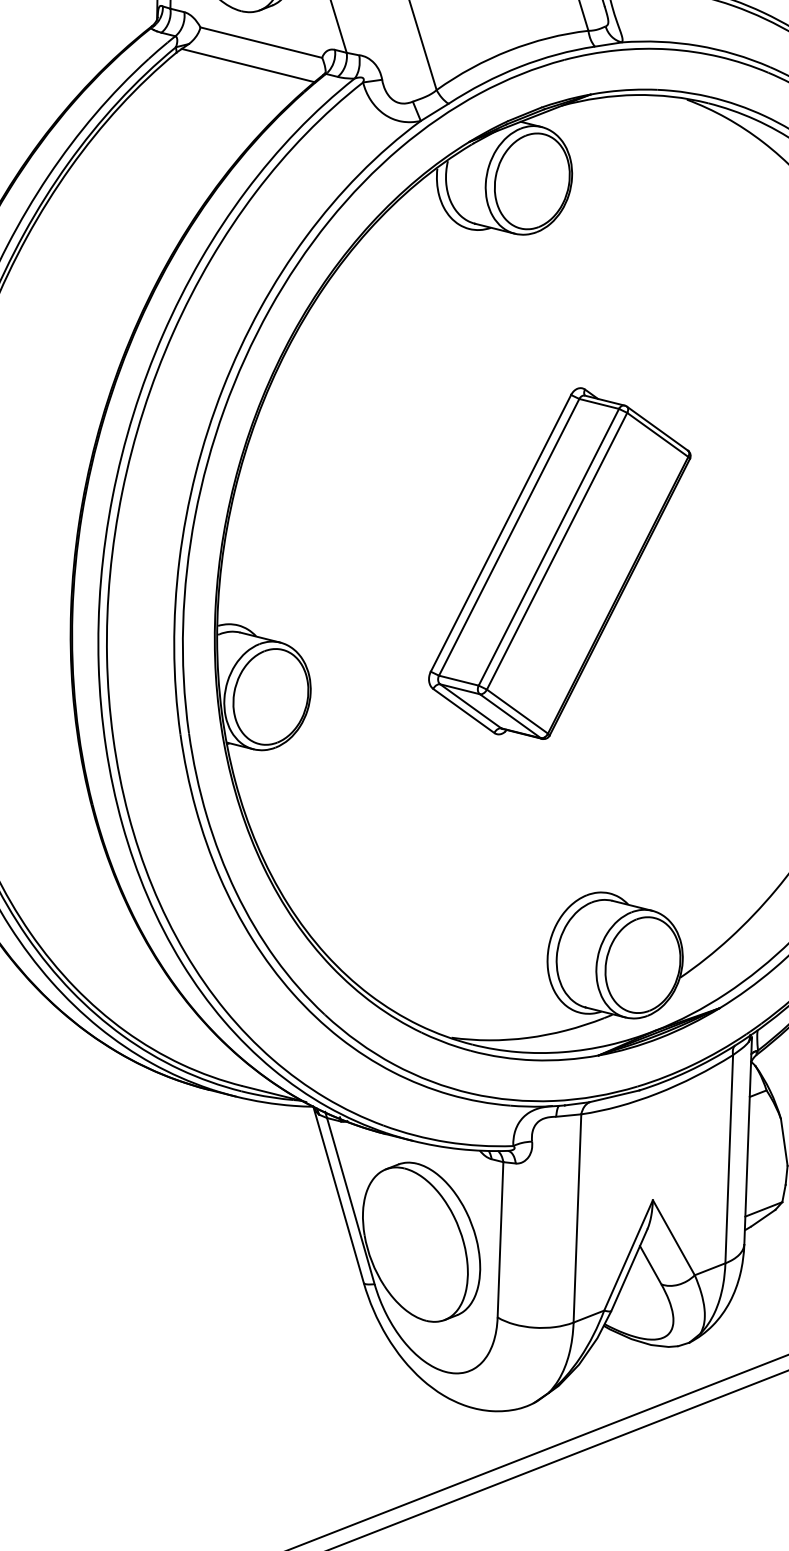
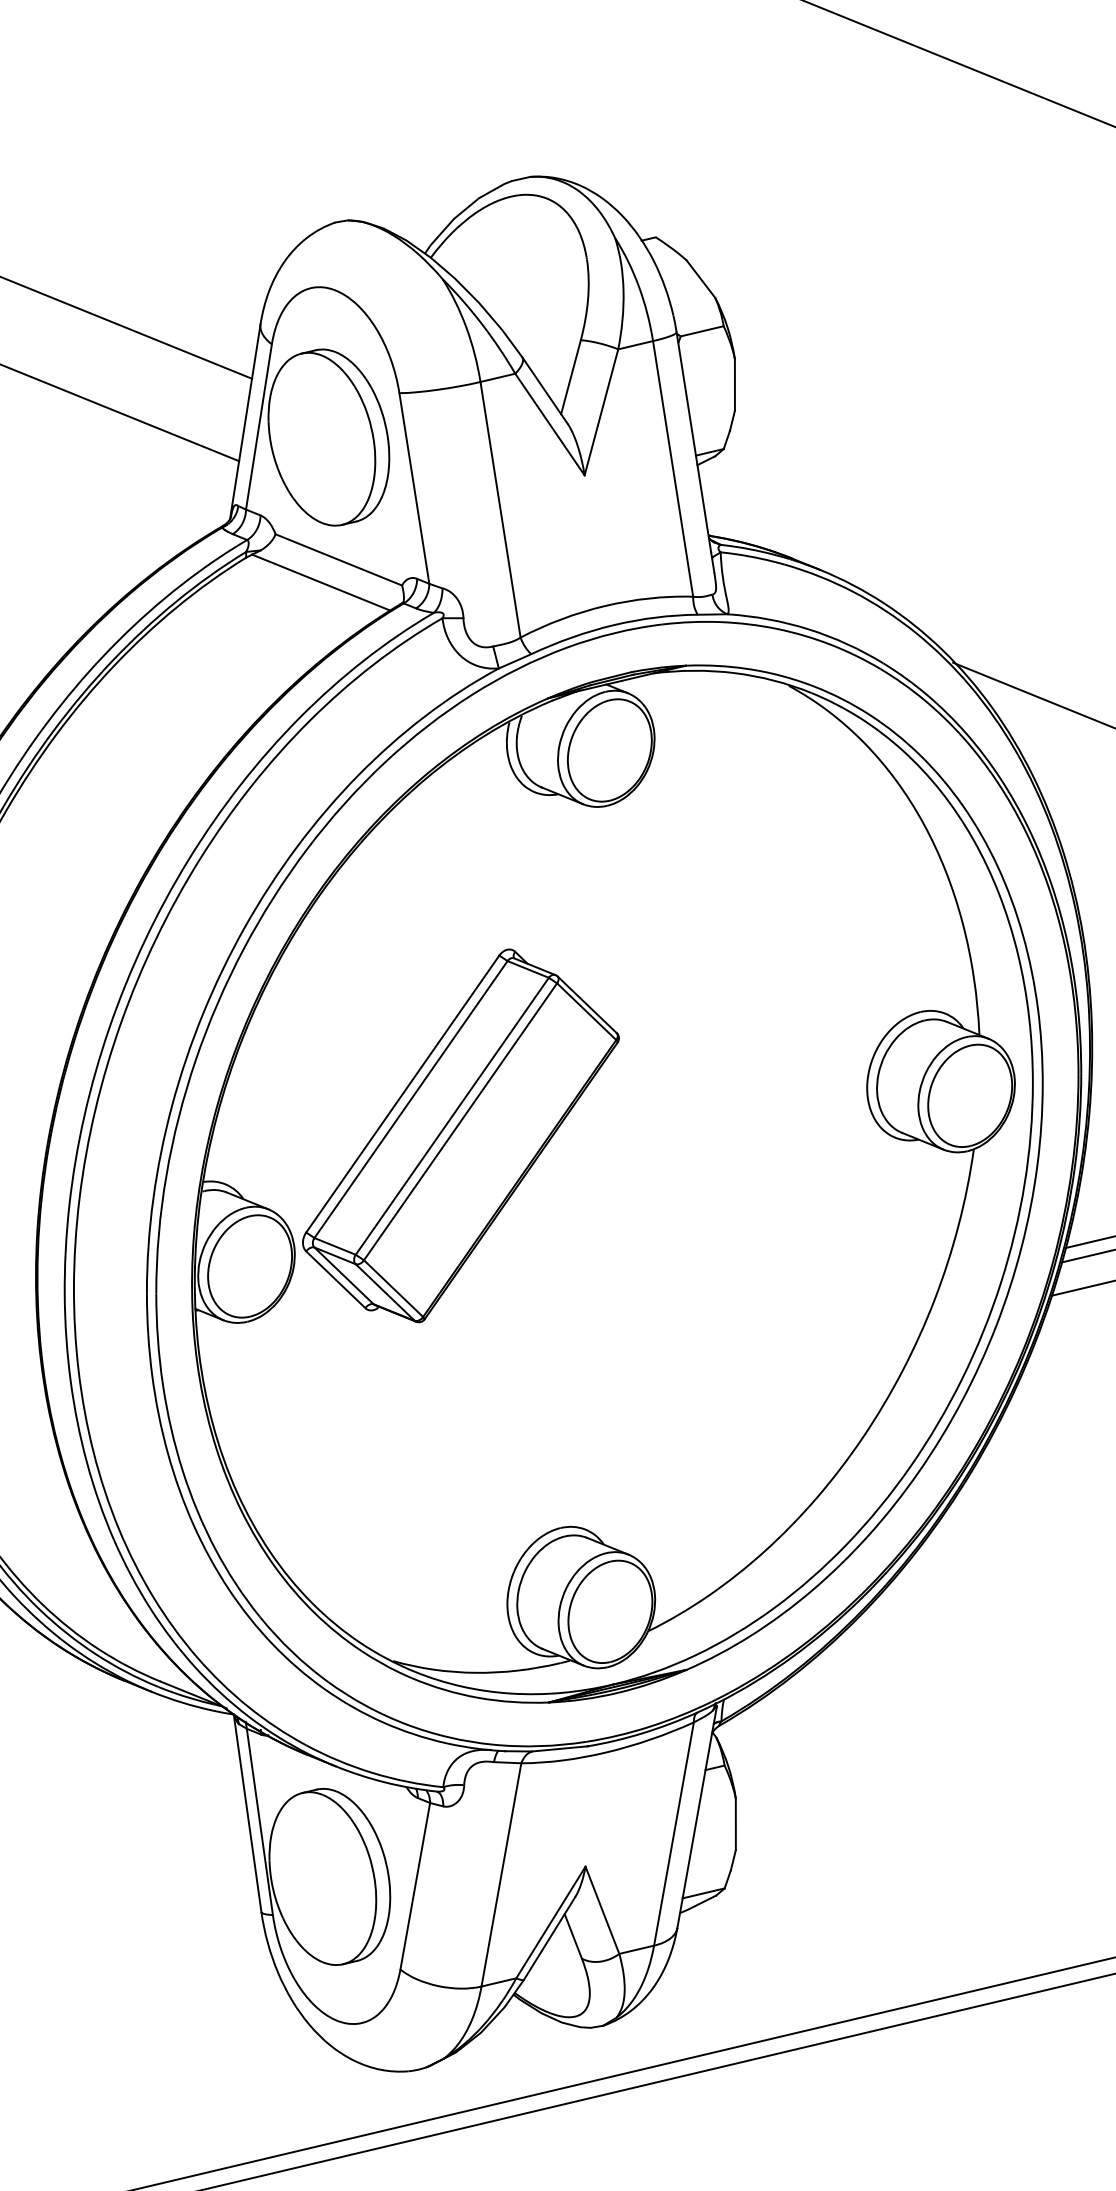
part: (558, 563) -> (460, 1135), moved

